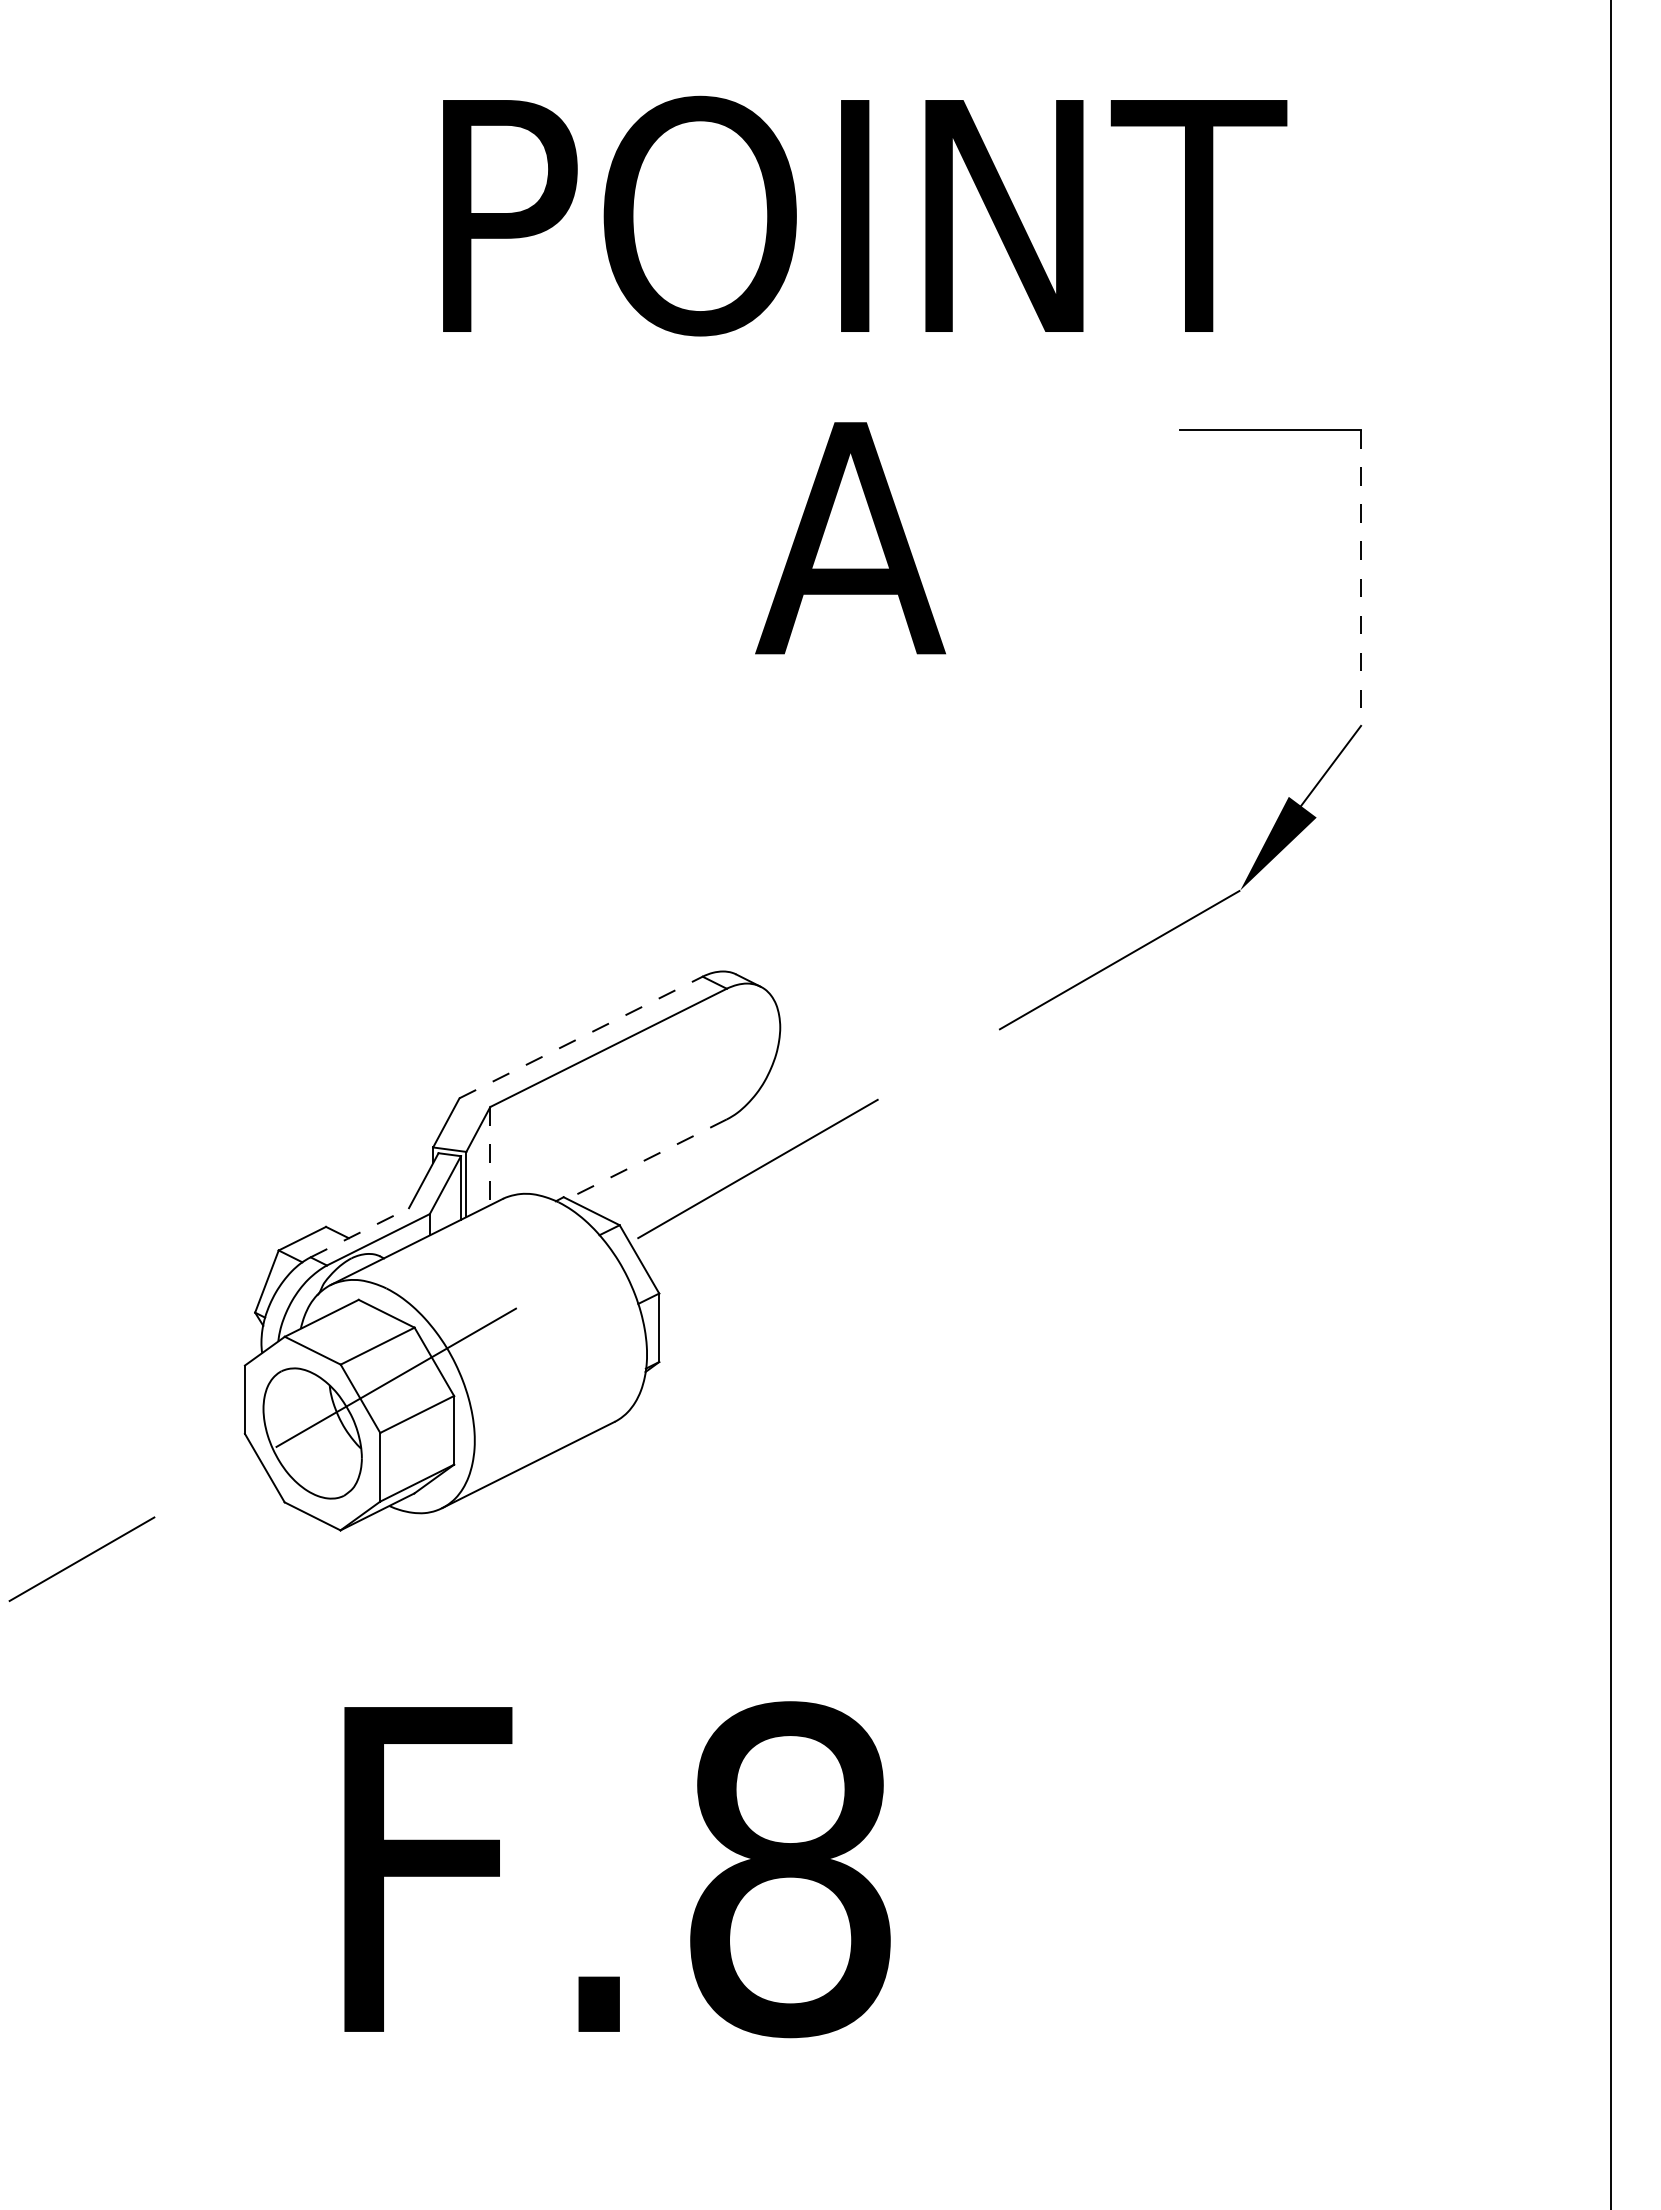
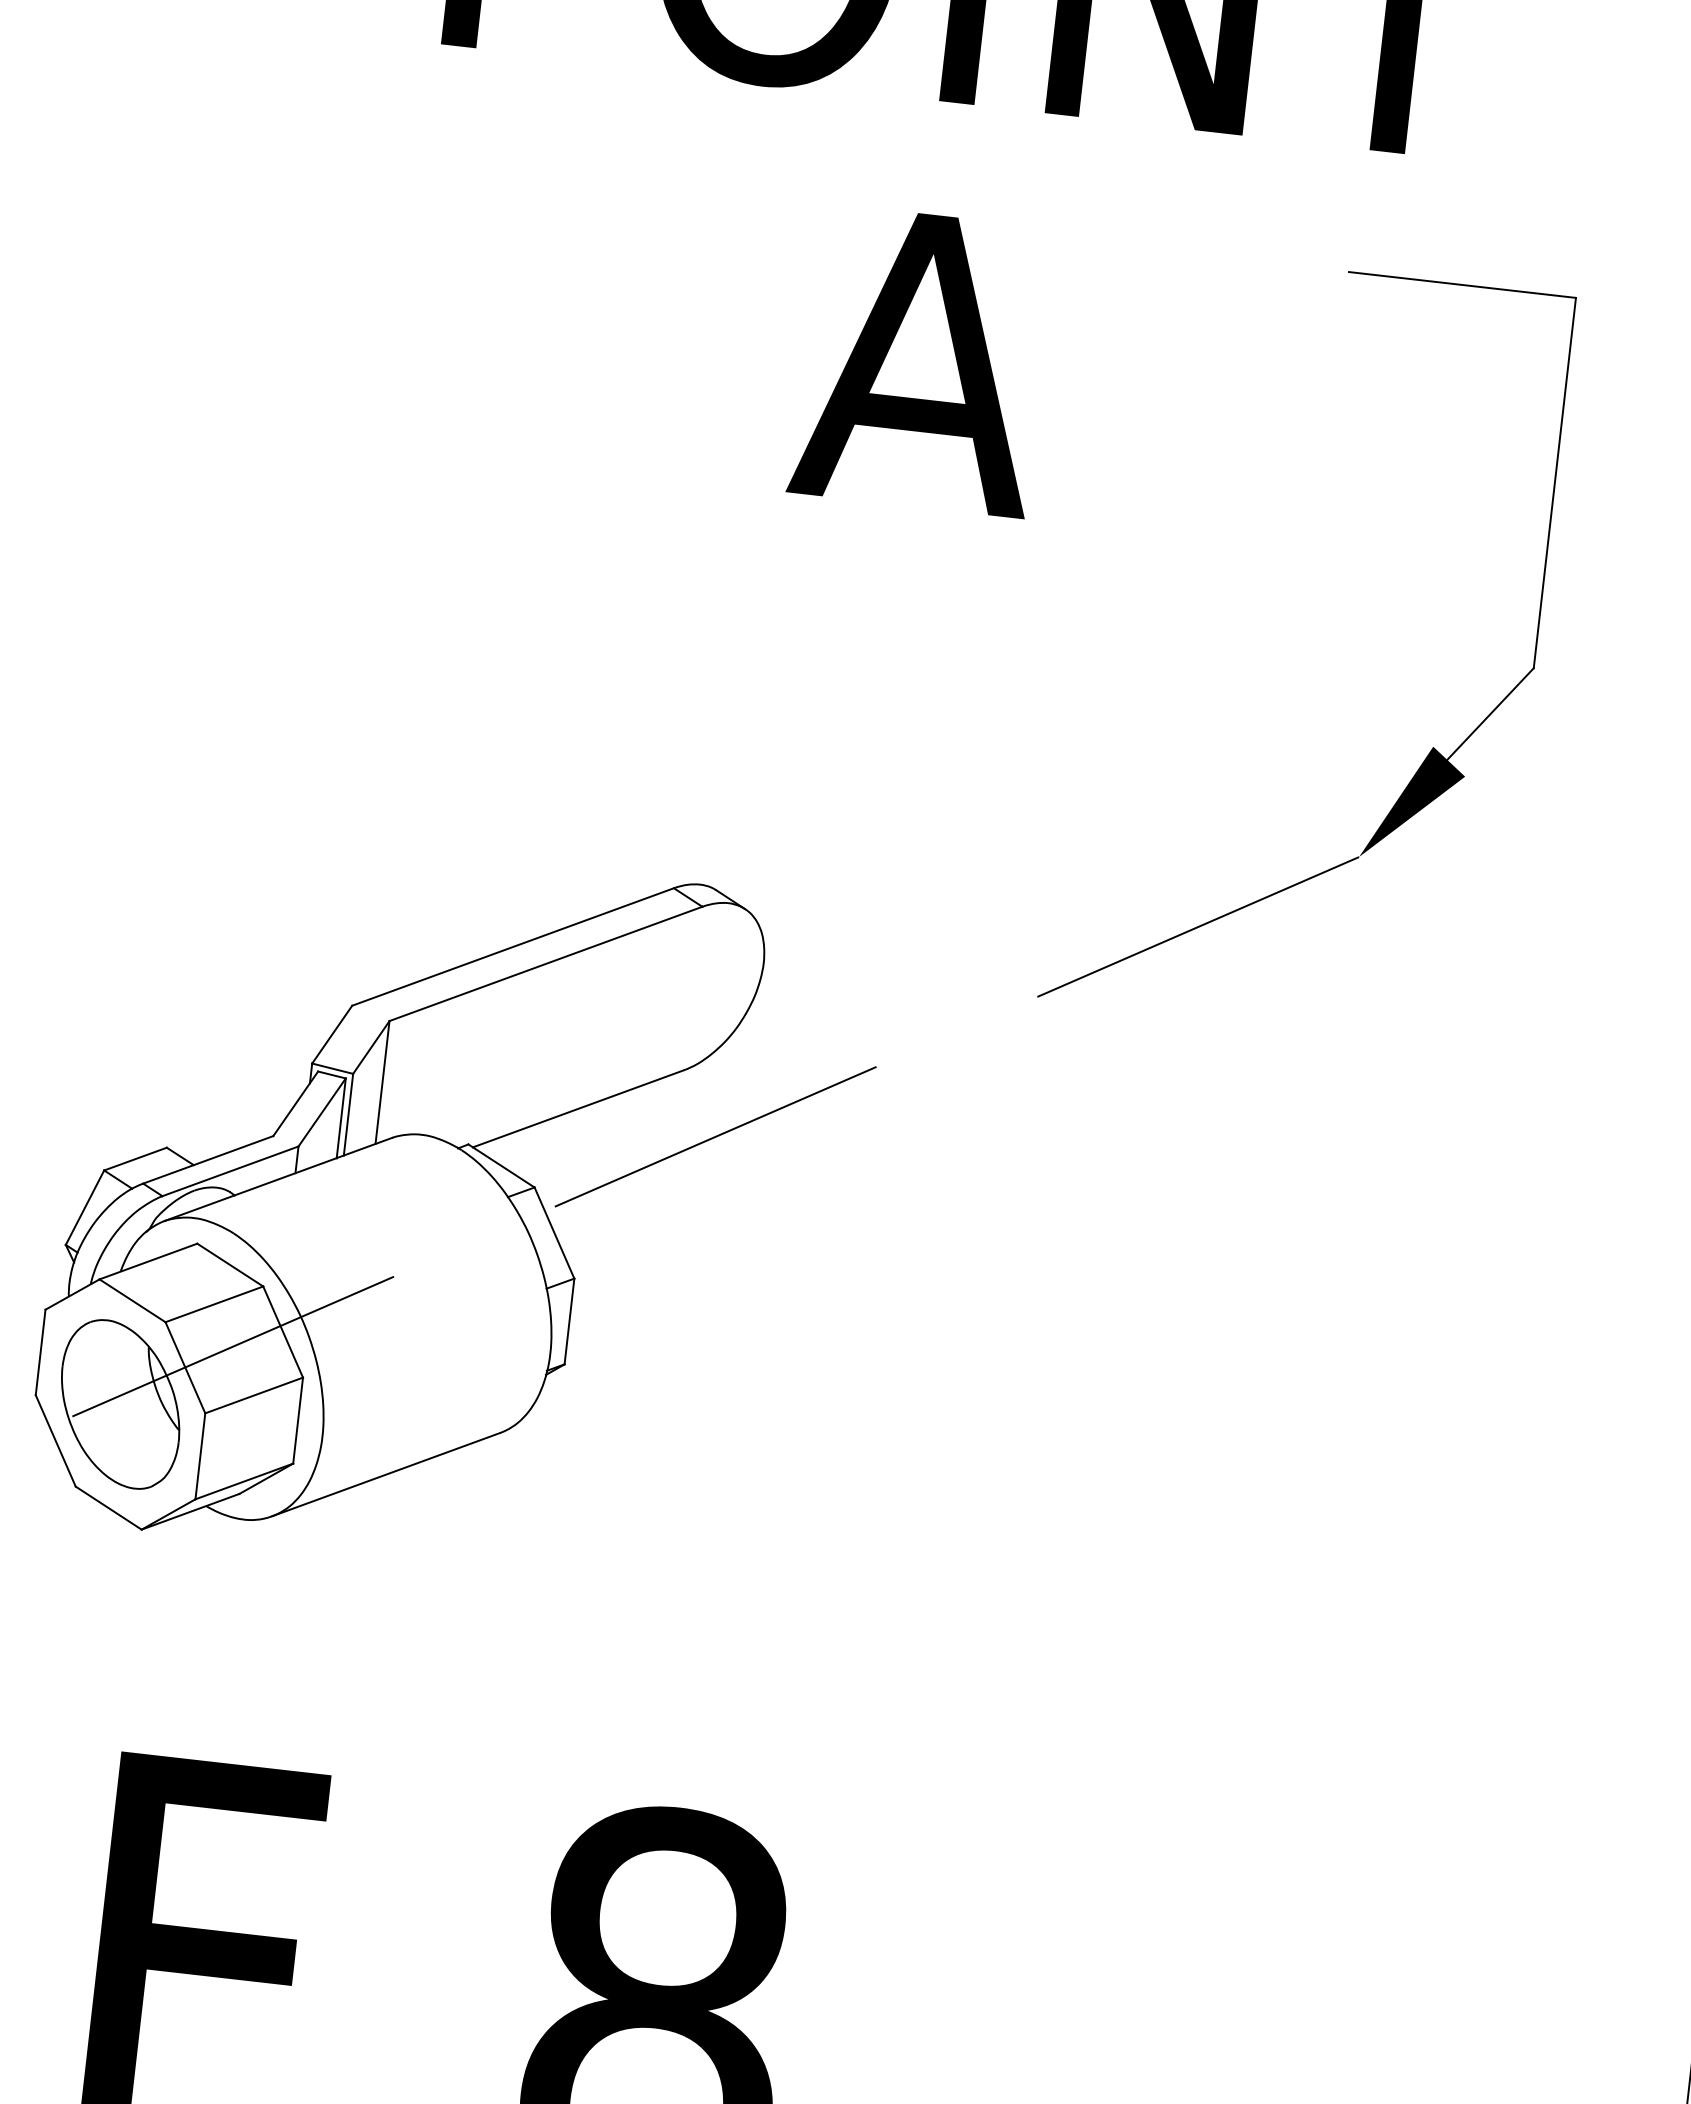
line: (1361, 577) -> (1555, 482), dashed -> solid
line: (581, 1037) -> (513, 947), dashed -> solid
line: (490, 1156) -> (382, 1083), dashed -> solid
line: (646, 1159) -> (577, 1109), dashed -> solid
line: (359, 1232) -> (207, 1159), dashed -> solid

